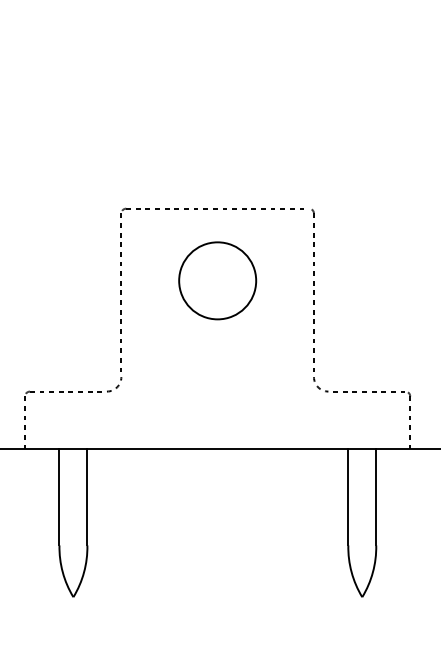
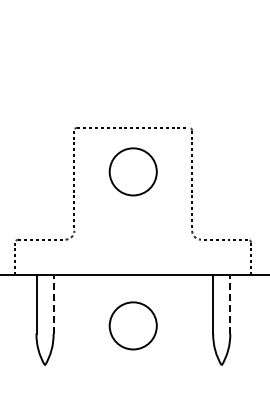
line: (87, 495) -> (53, 303), solid -> dashed
line: (376, 495) -> (230, 303), solid -> dashed
circle: (216, 531) -> (132, 325), added

